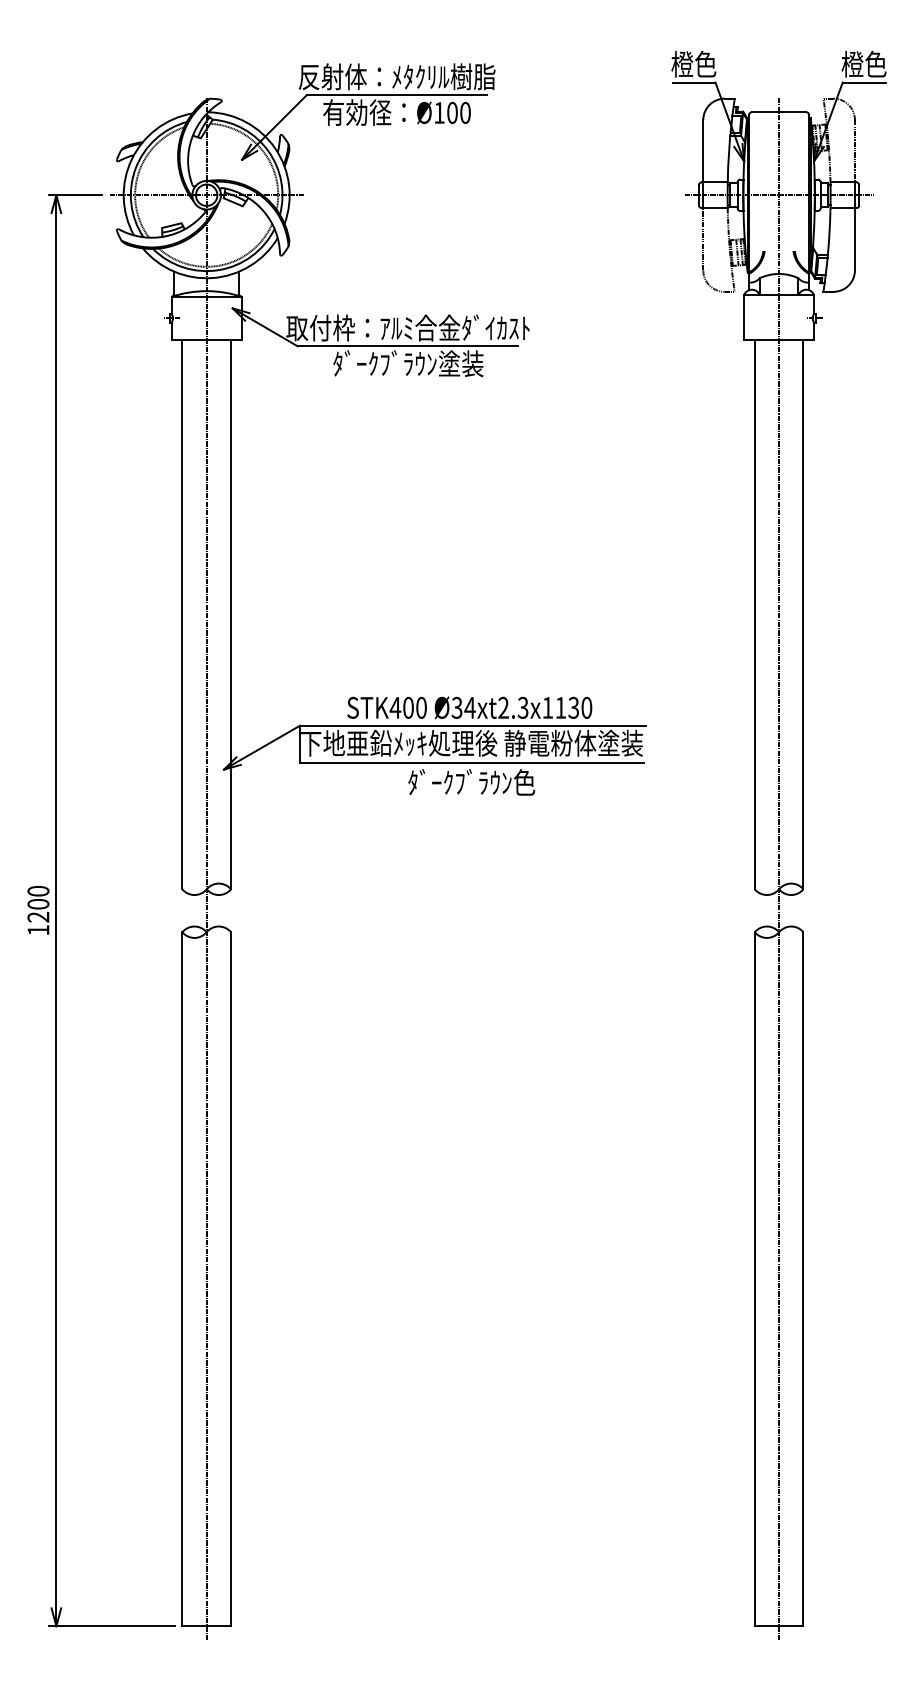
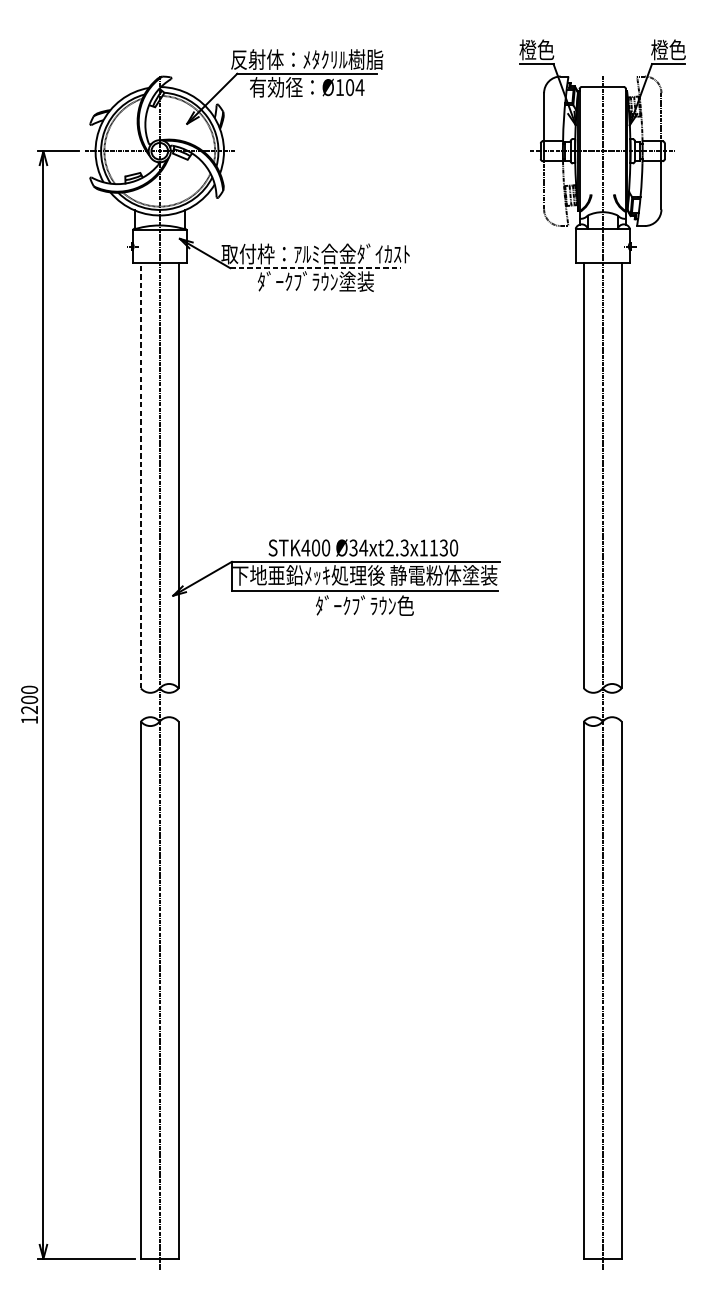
text: (465, 112) -> (360, 87), Ø100 -> Ø104
line: (408, 346) -> (315, 268), solid -> dashed
line: (182, 614) -> (141, 475), solid -> dashed

